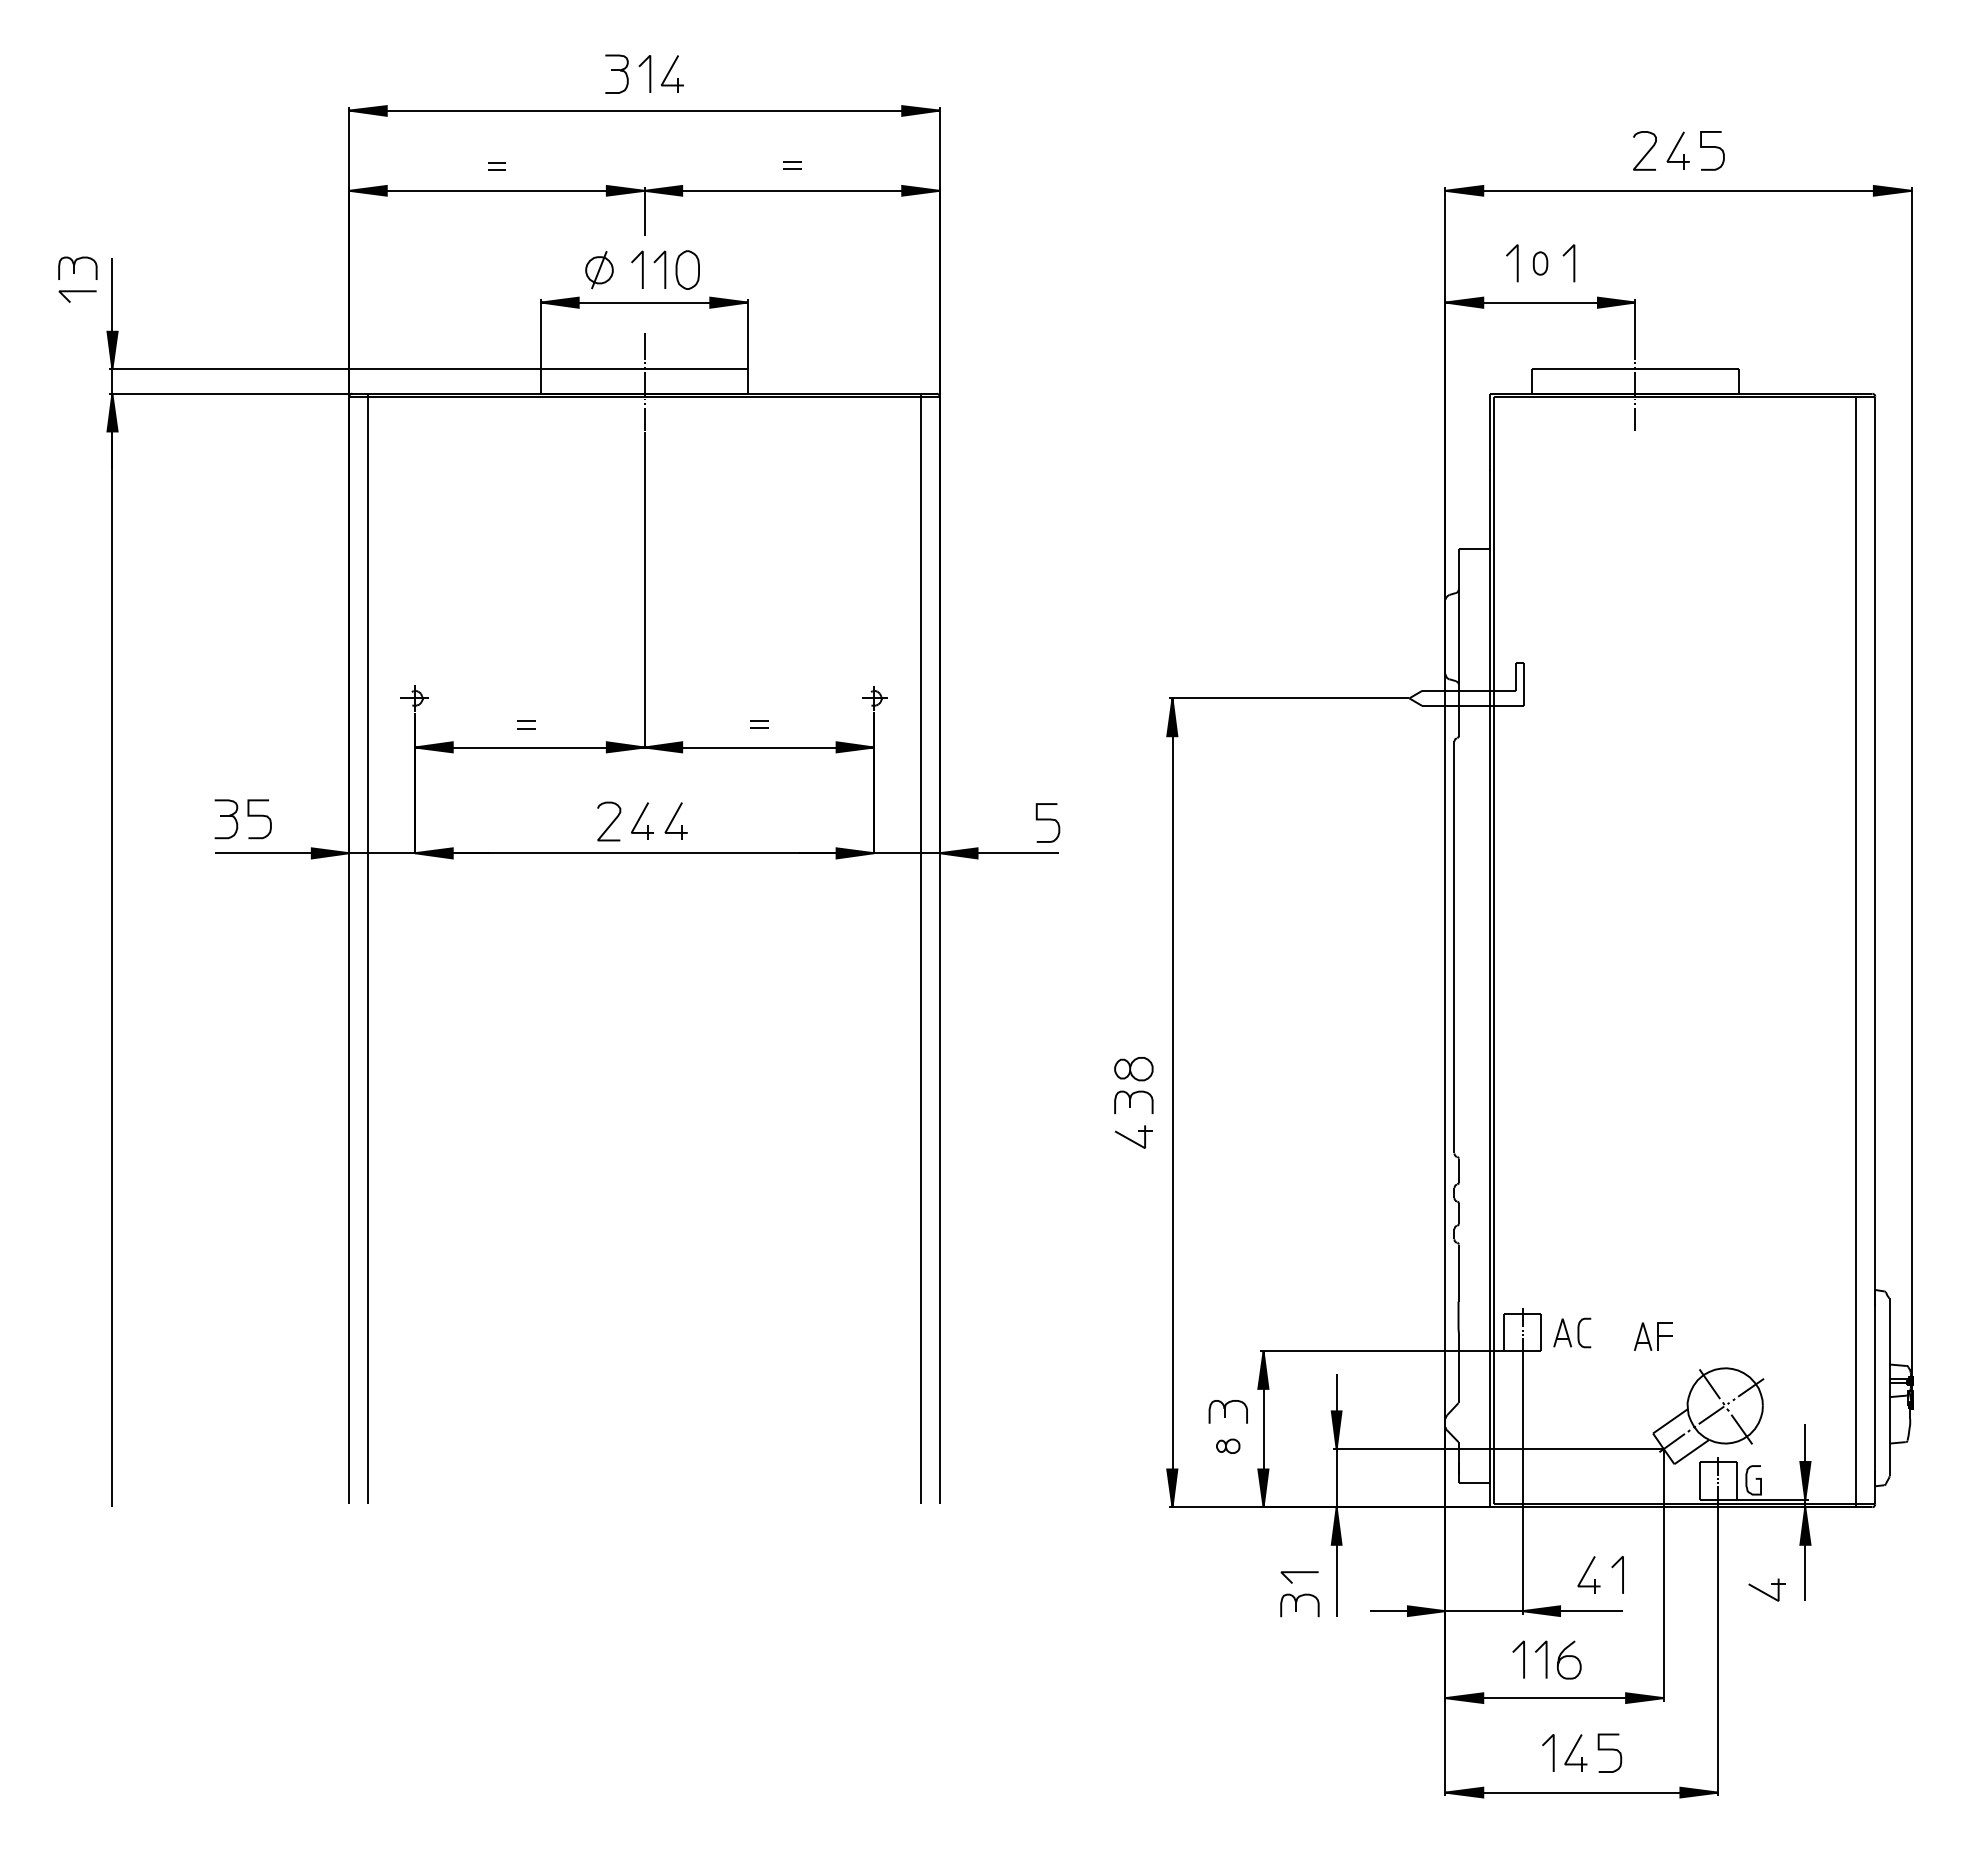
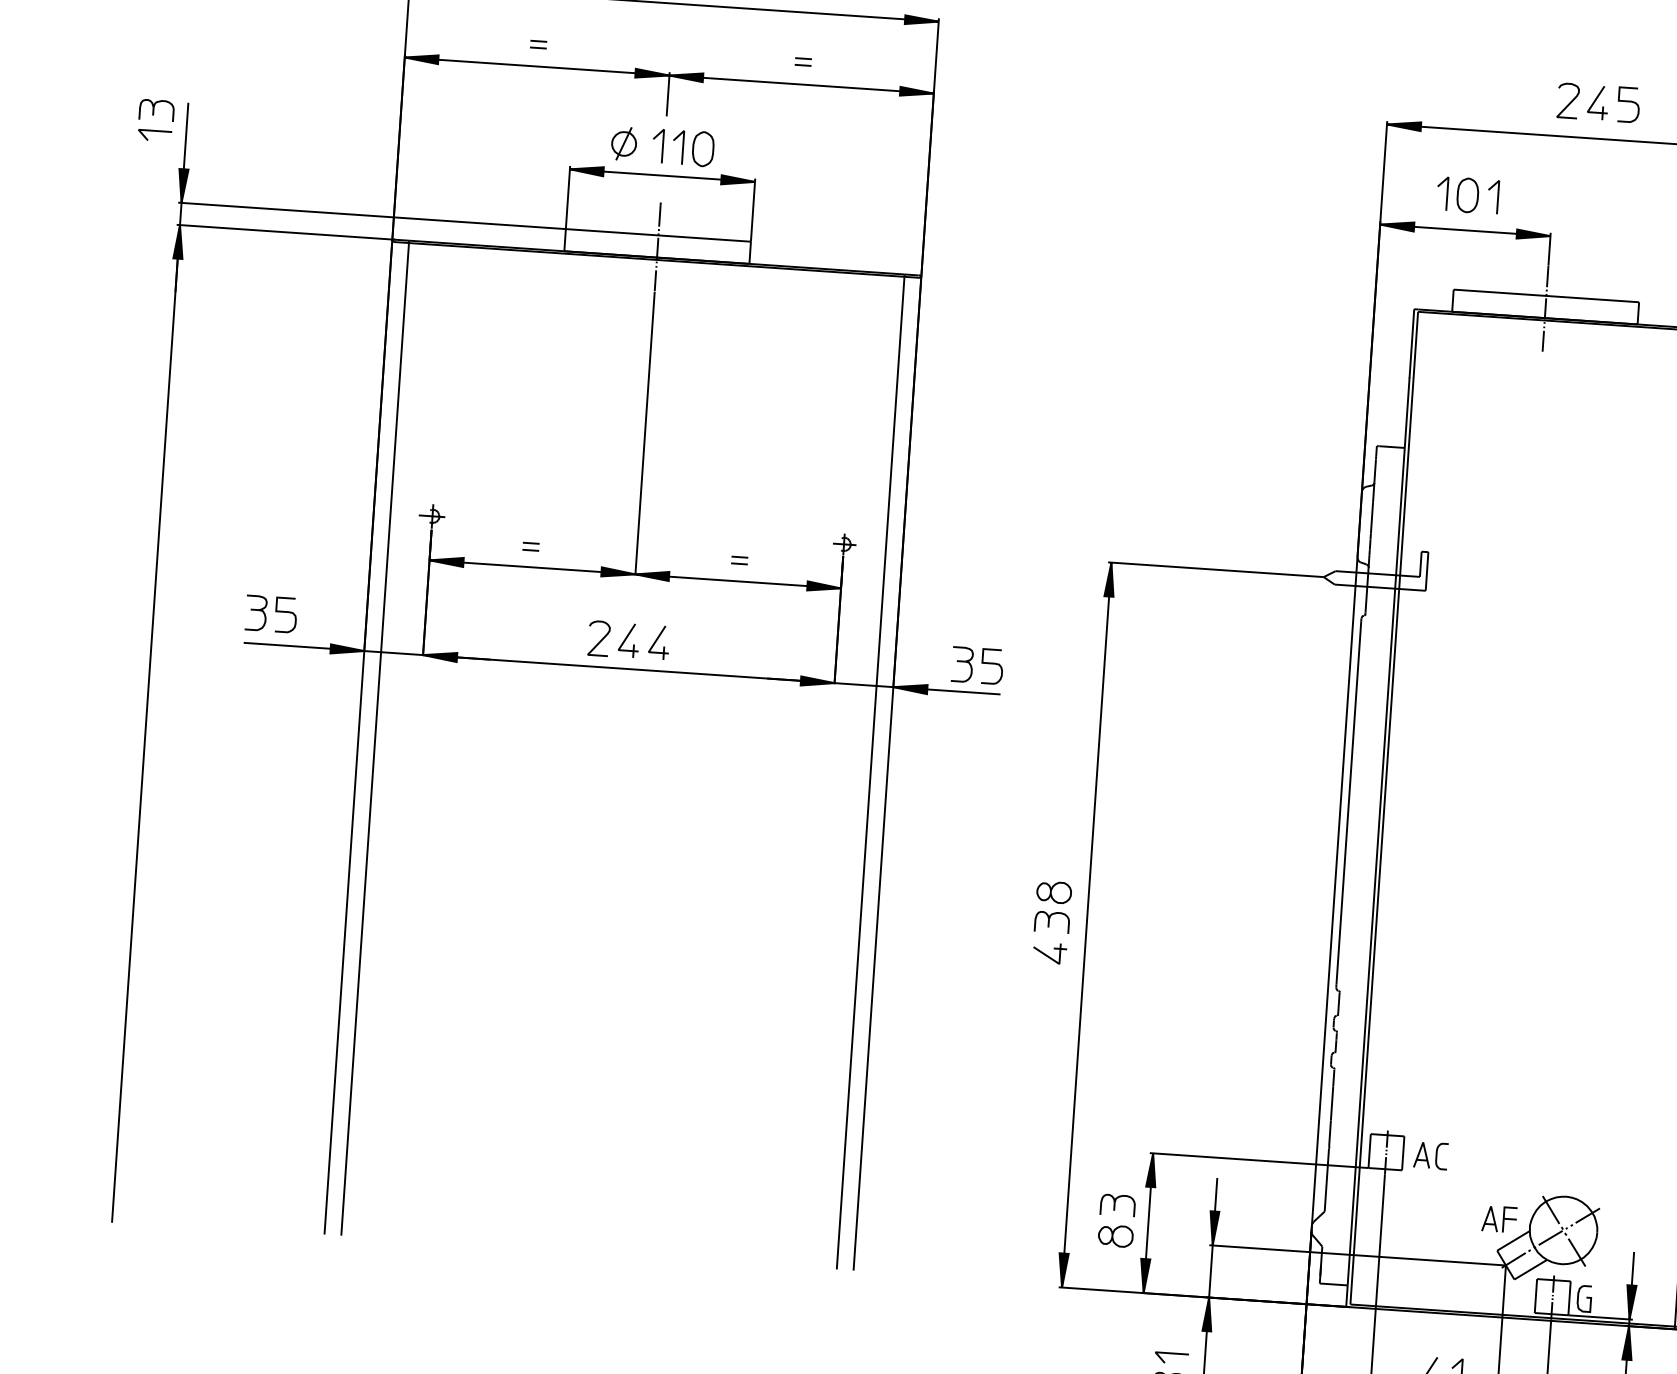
part: (1540, 263) -> (1467, 195), size x1.67
part: (1014, 822) -> (962, 664), added
part: (1653, 1336) -> (1499, 1219), moved
part: (1227, 1446) -> (1115, 1236), size x1.67

